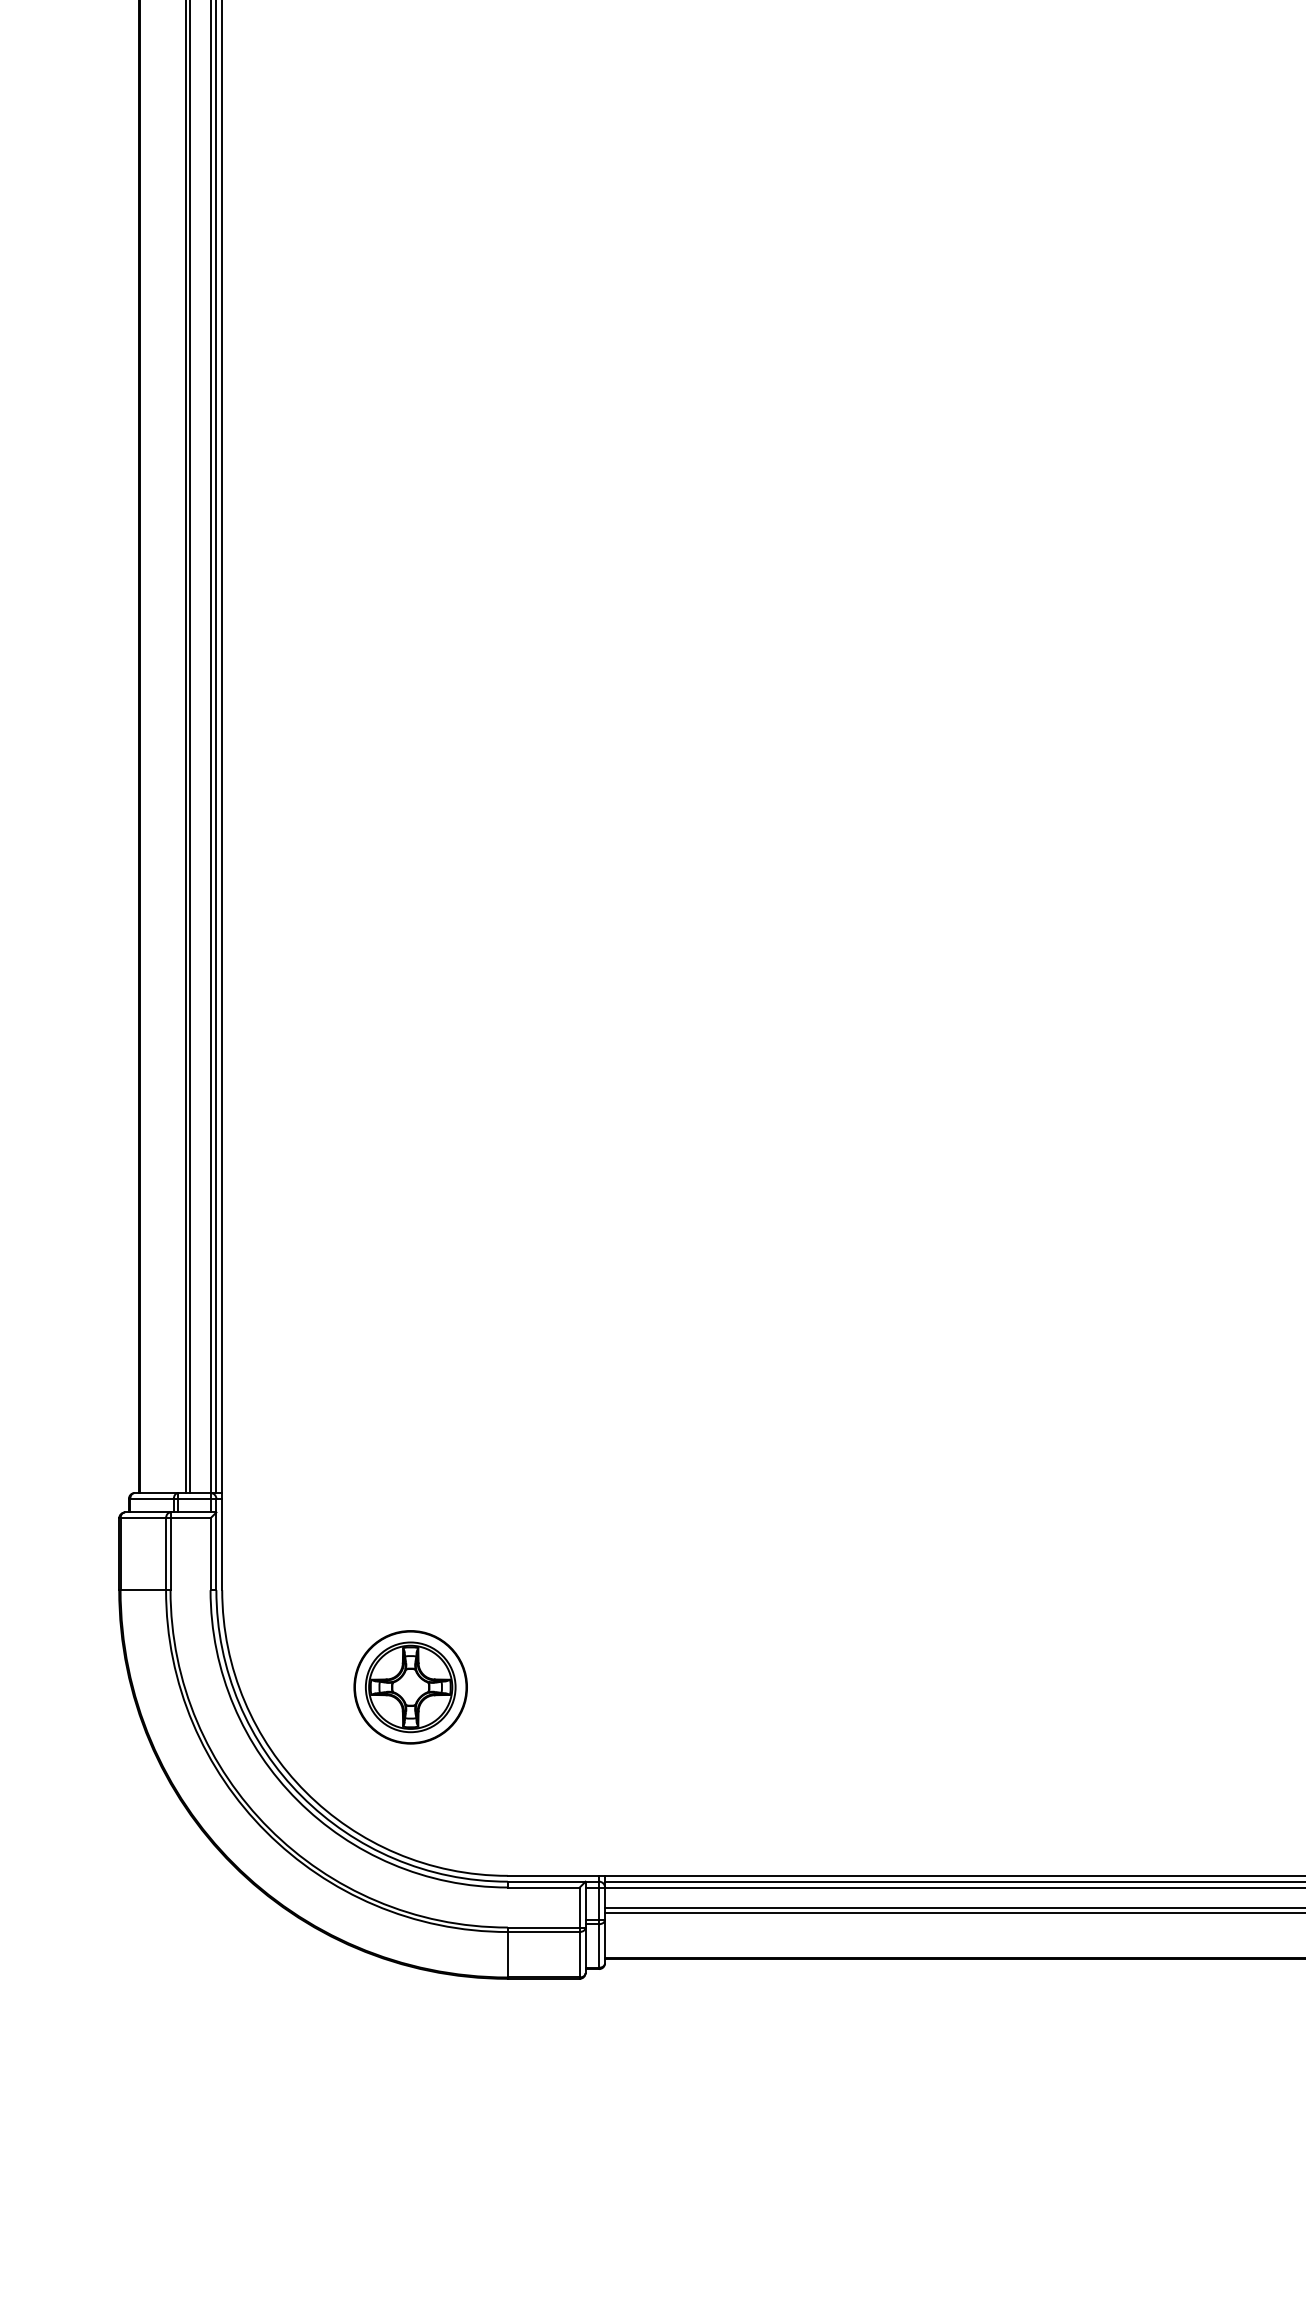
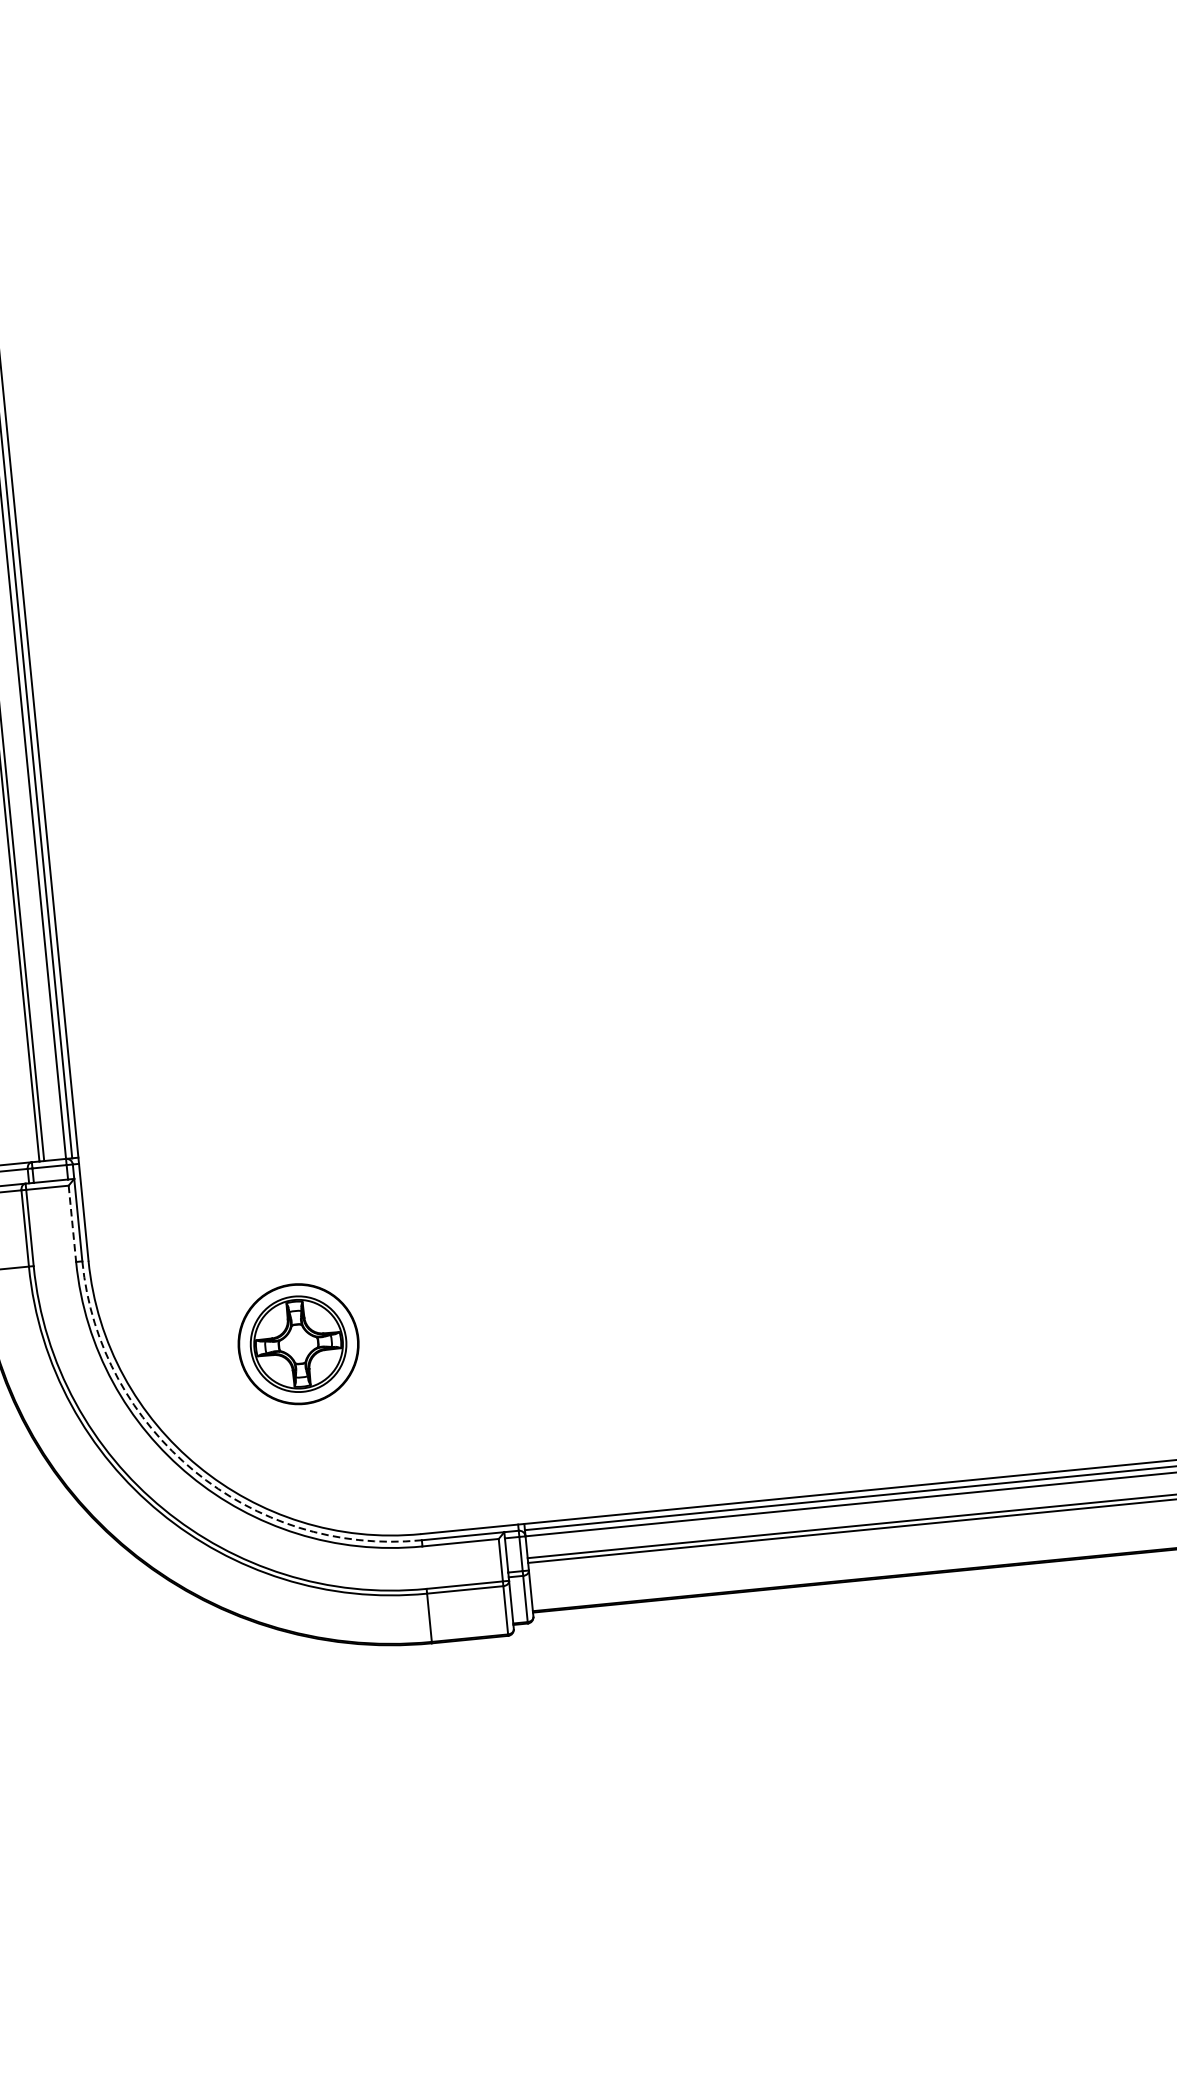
line: (210, 1554) -> (72, 1224), solid -> dashed
arc: (301, 1796) -> (194, 1471), solid -> dashed

